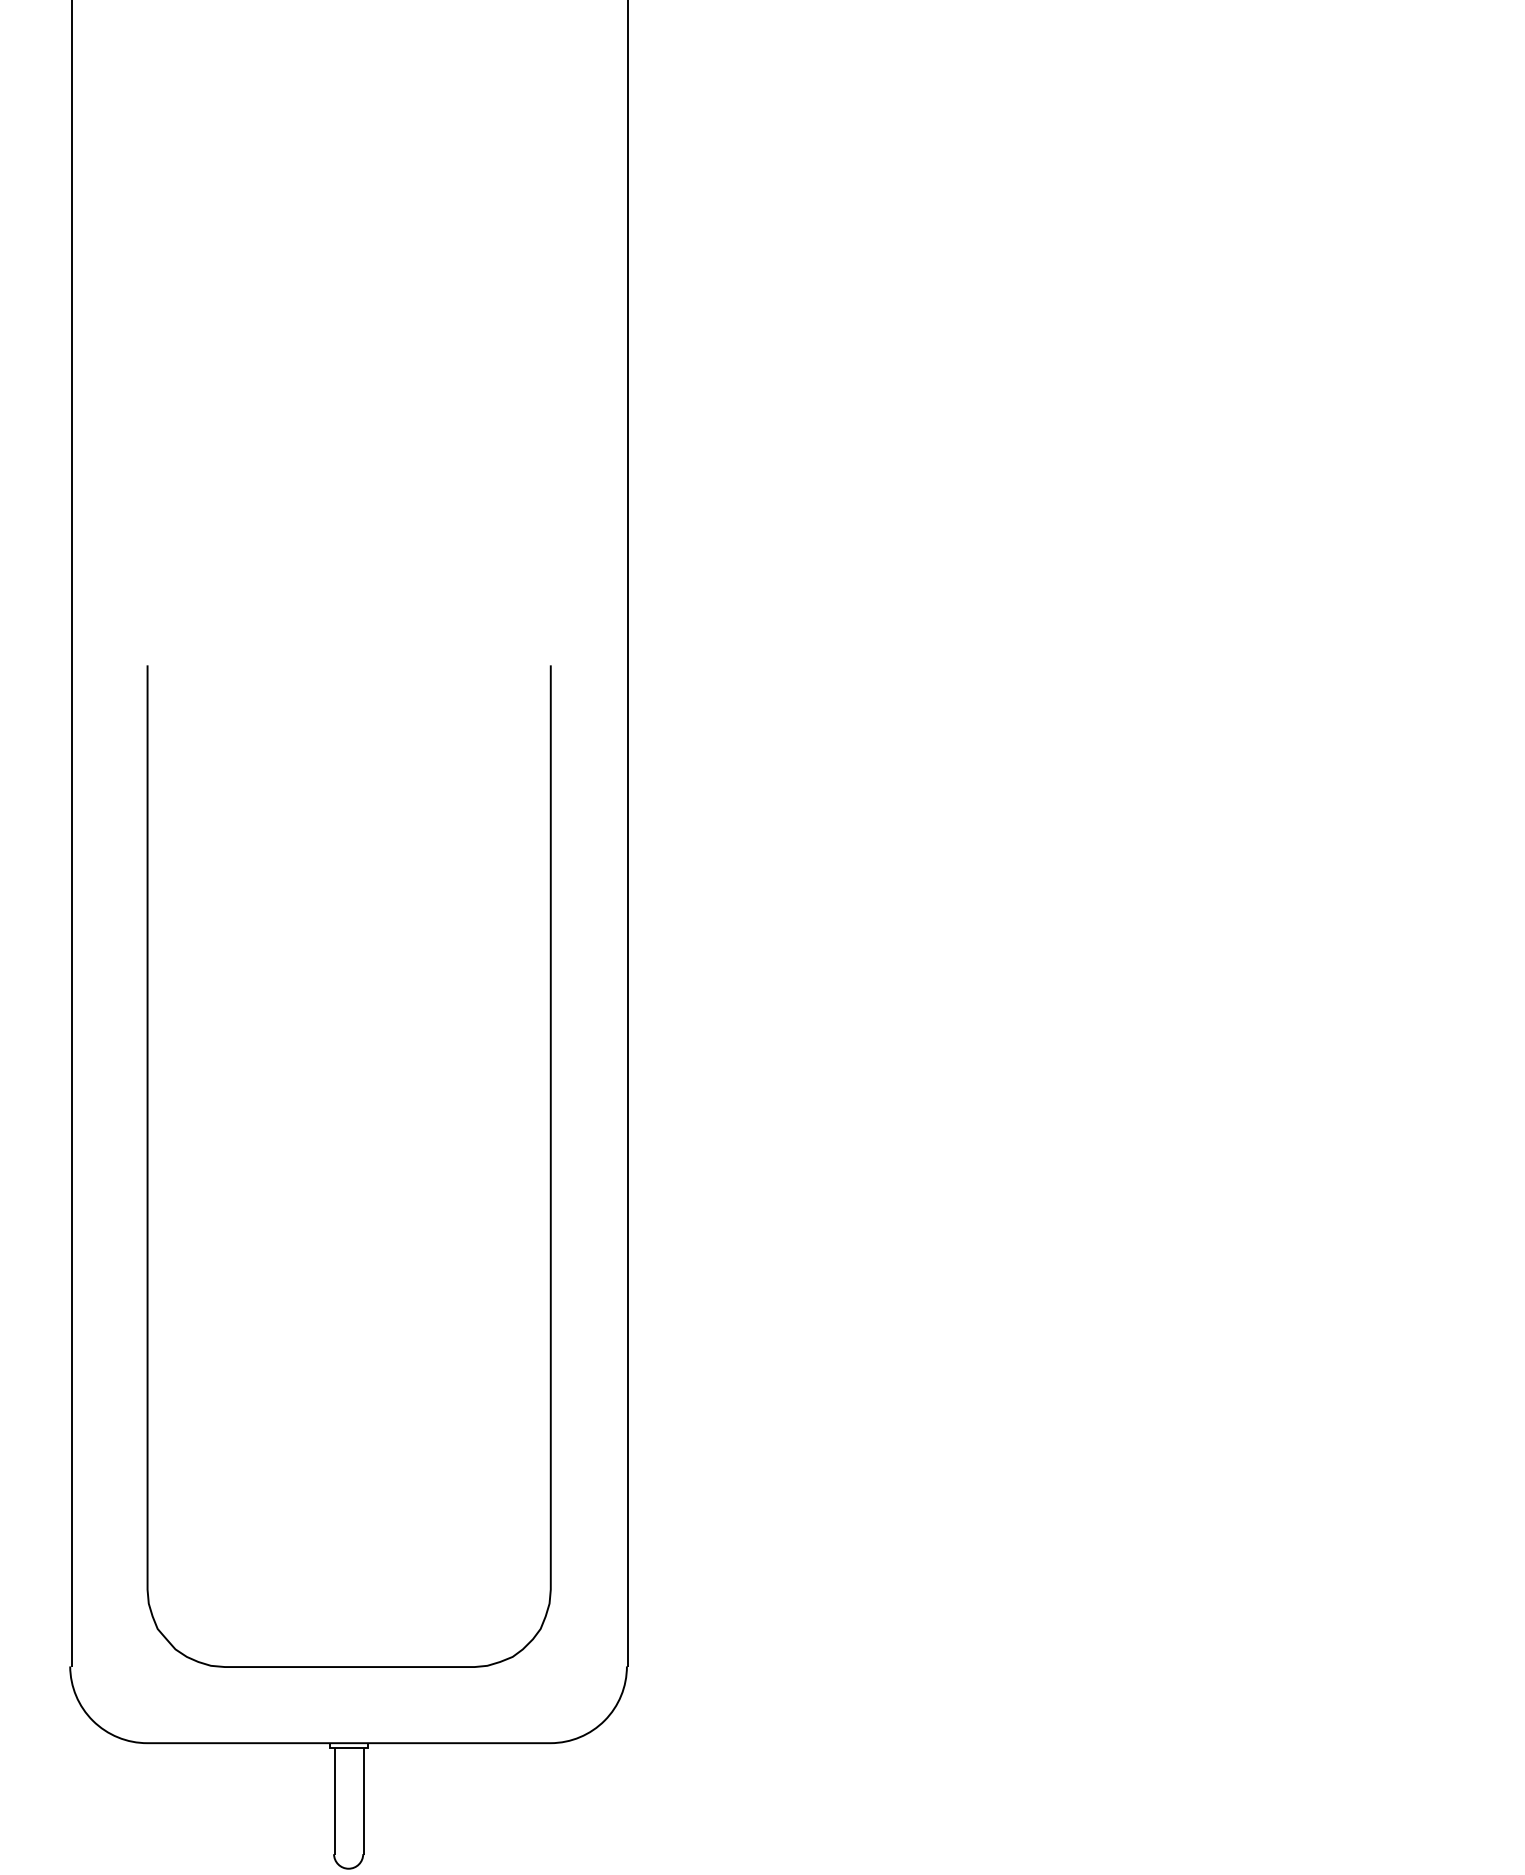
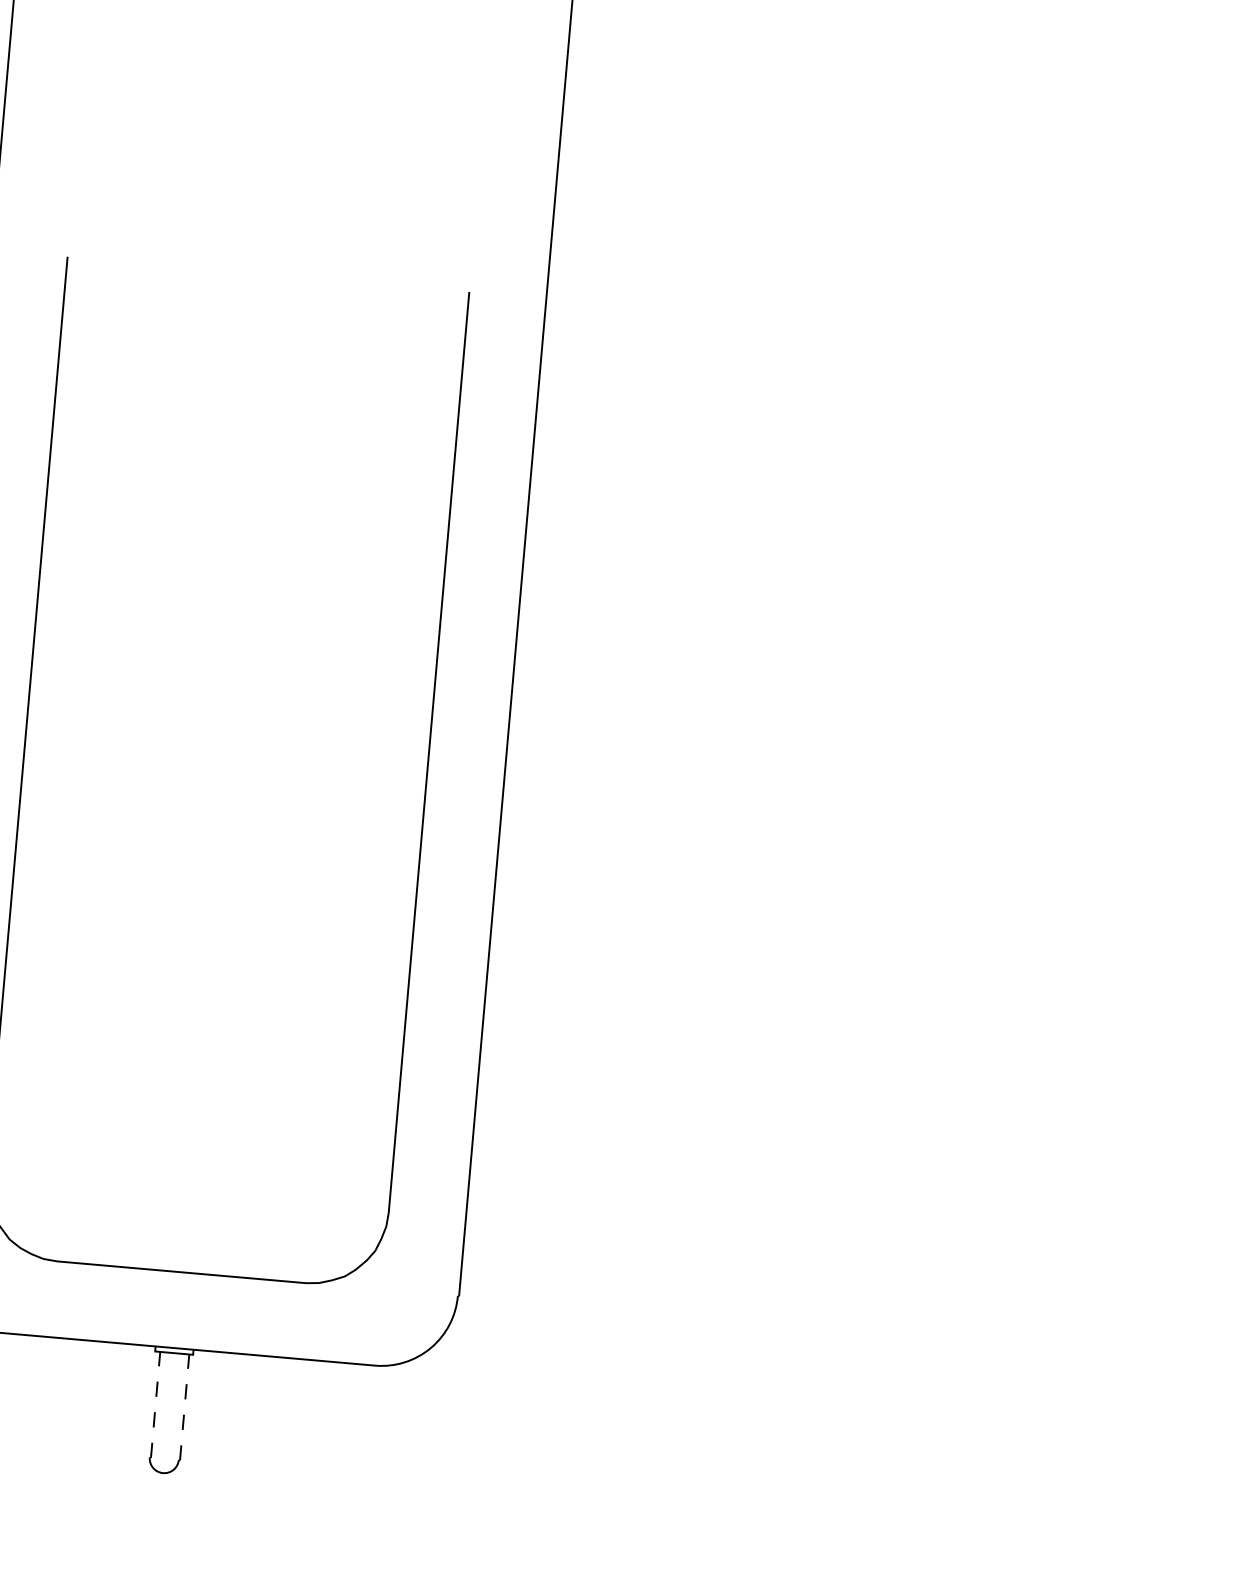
line: (335, 1801) -> (155, 1404), solid -> dashed
line: (364, 1801) -> (184, 1407), solid -> dashed

